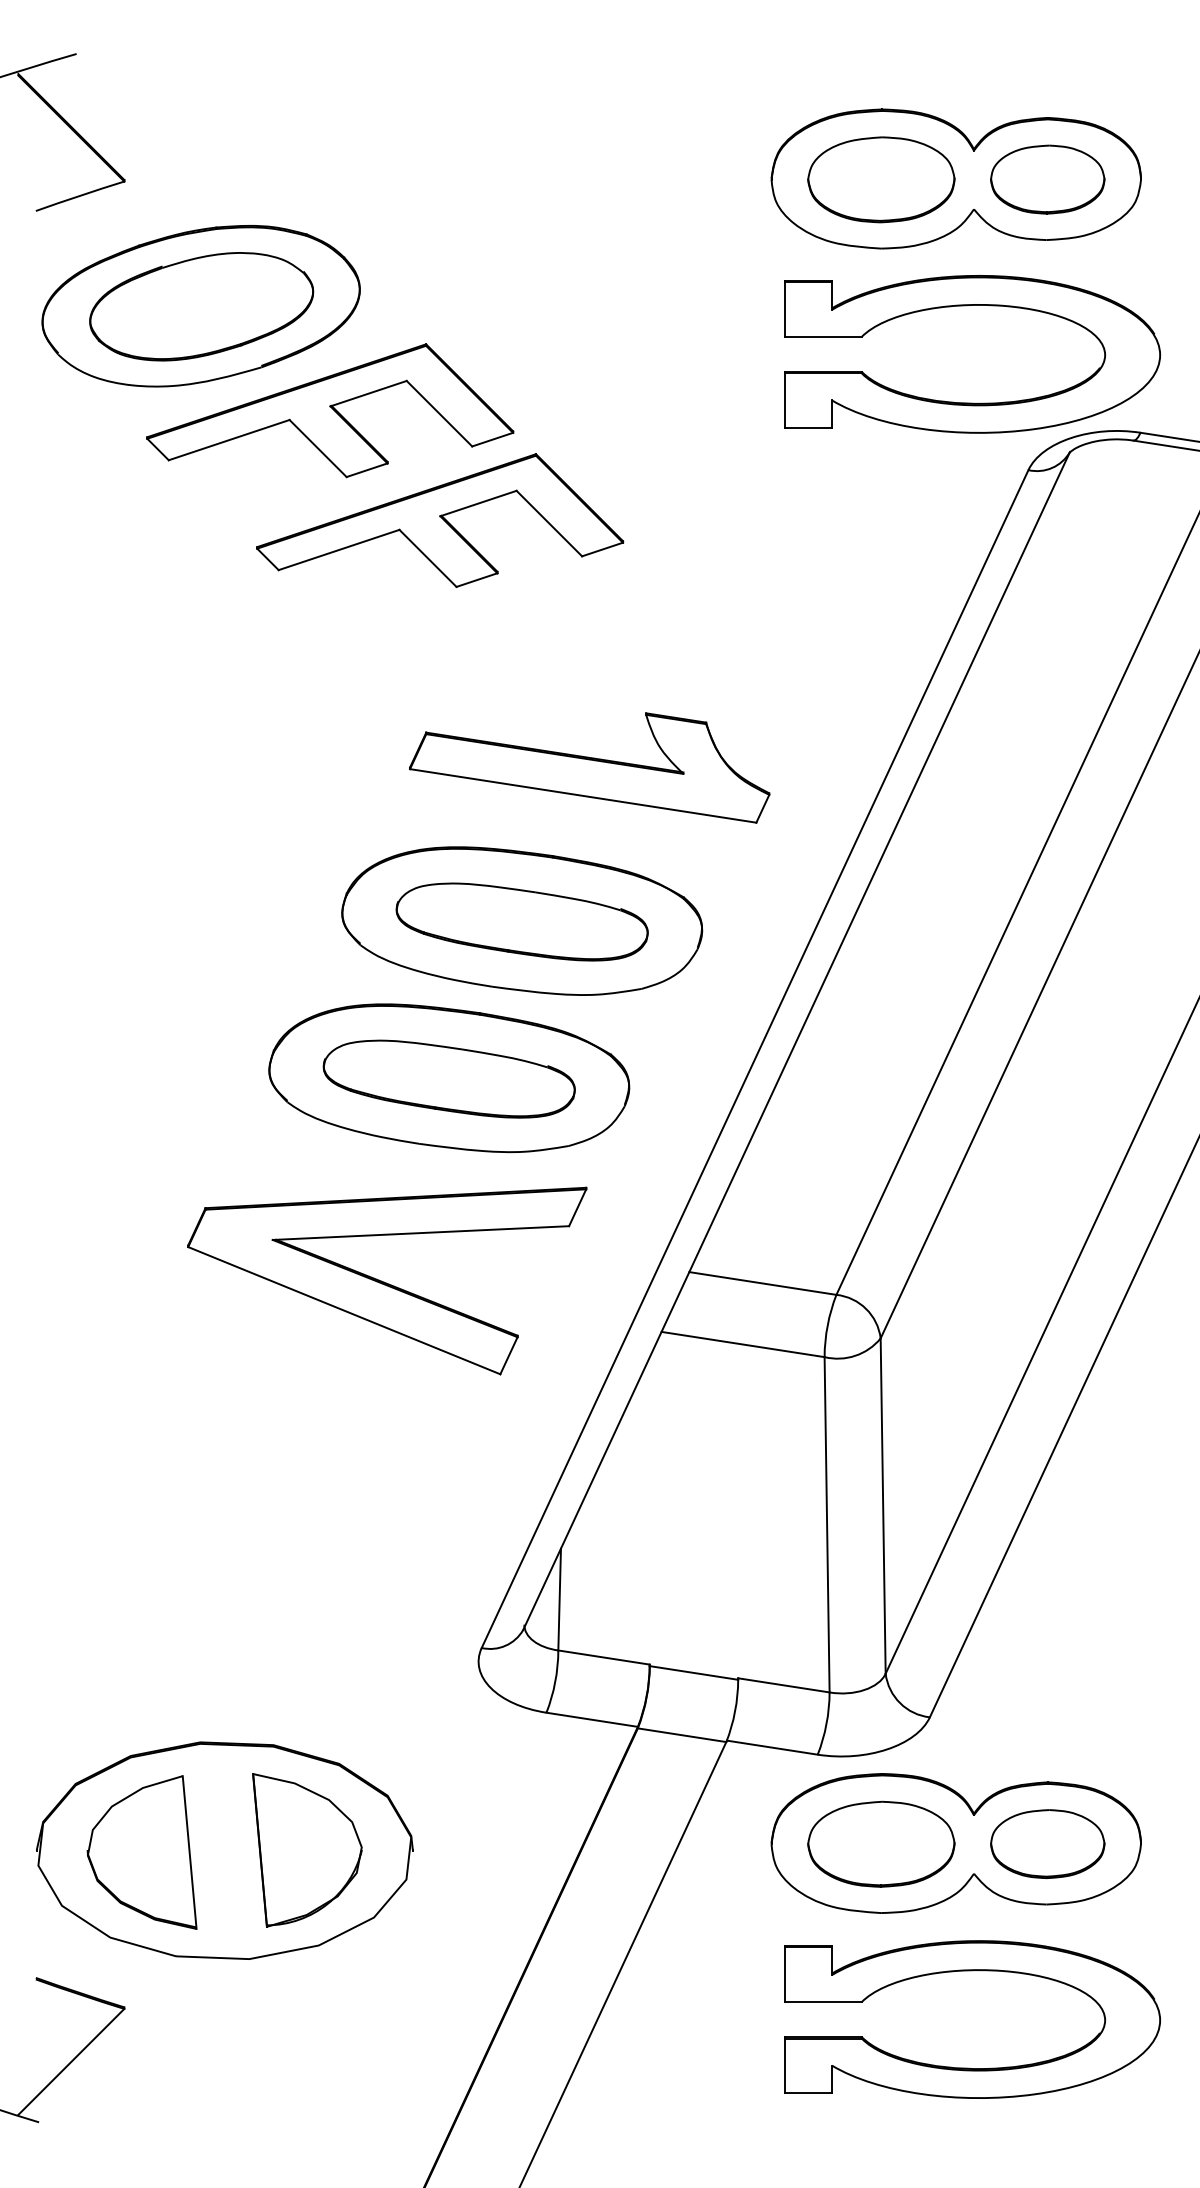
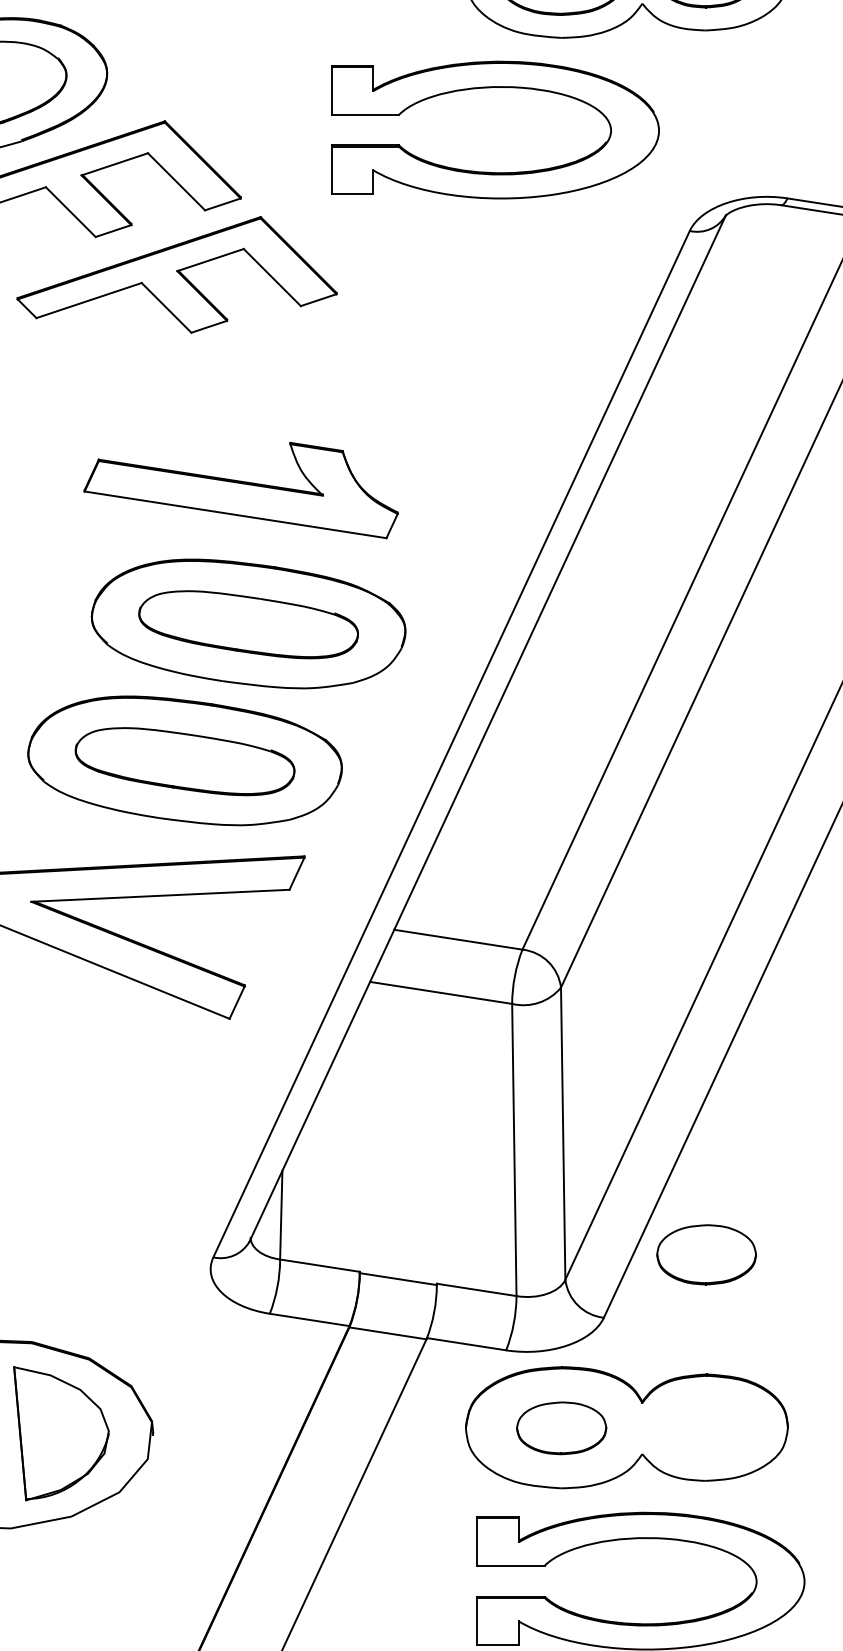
part: (972, 402) -> (495, 172), moved
part: (589, 767) -> (241, 490), moved
part: (881, 1843) -> (561, 1427), size x0.7
part: (1047, 1843) -> (706, 1254), moved

